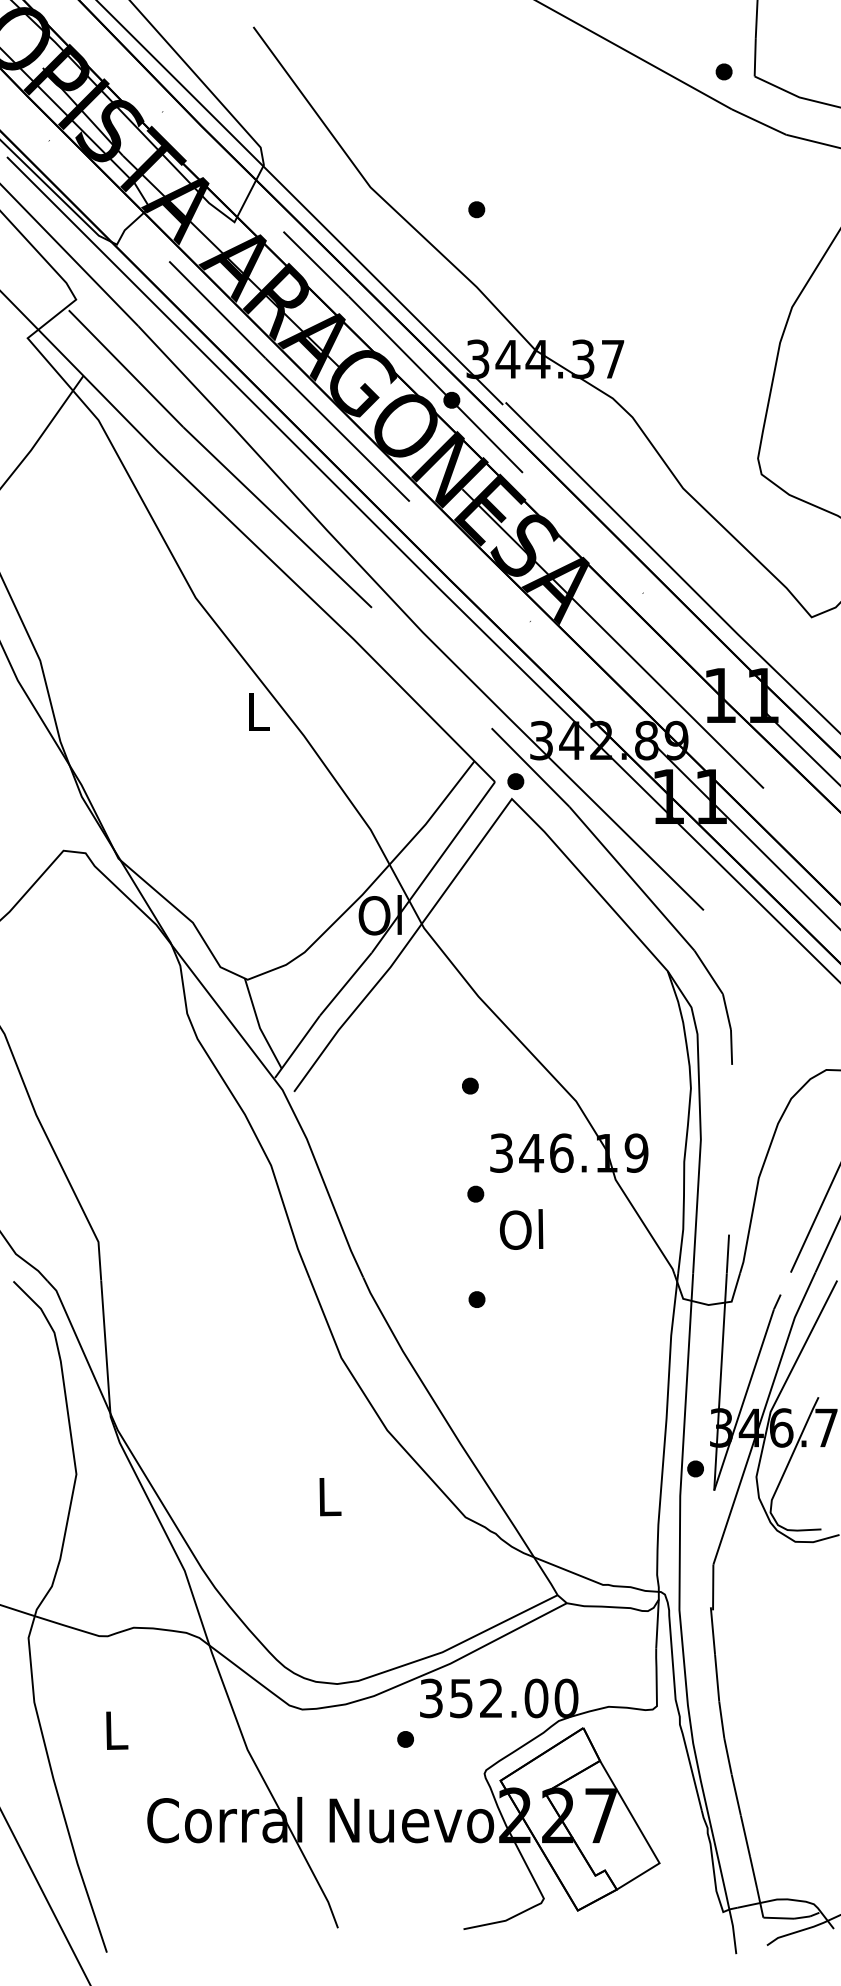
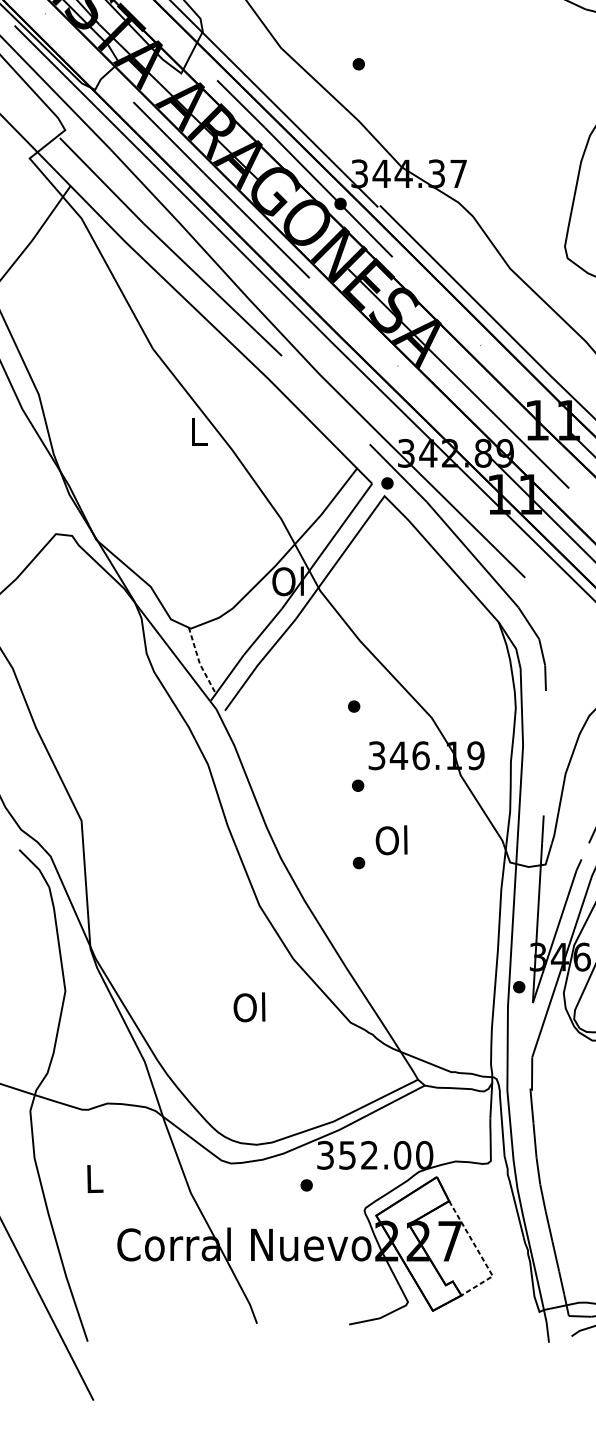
line: (259, 1025) -> (199, 662), solid -> dashed
text: (521, 1229) -> (391, 840), moved
text: (327, 1496) -> (249, 1007), L -> Ol
line: (643, 1834) -> (481, 1255), solid -> dashed

